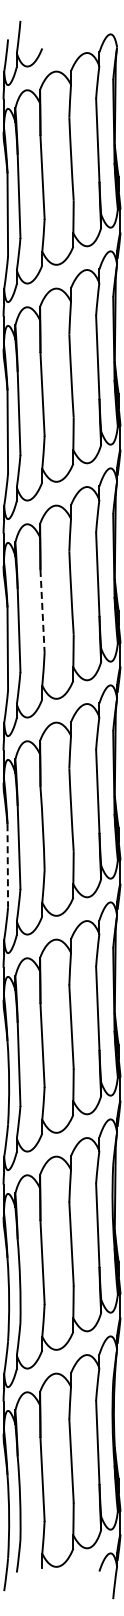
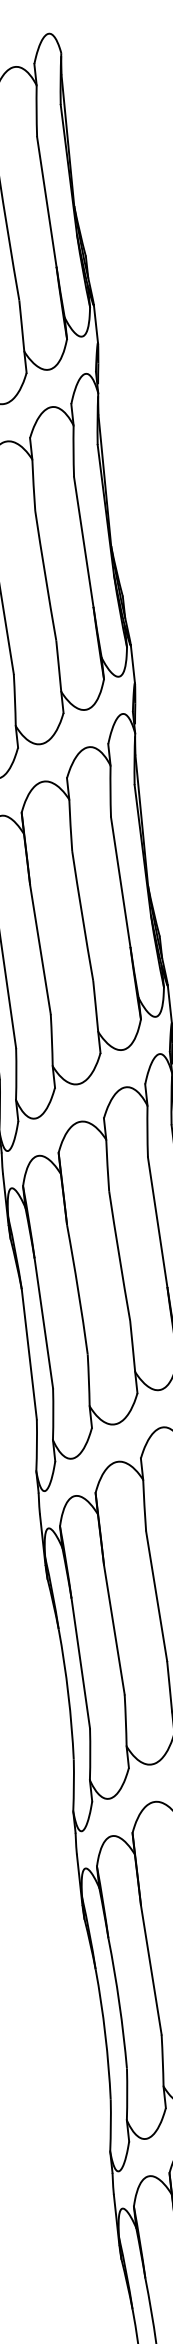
line: (42, 611) -> (40, 949), dashed -> solid
line: (7, 865) -> (28, 1353), dashed -> solid

